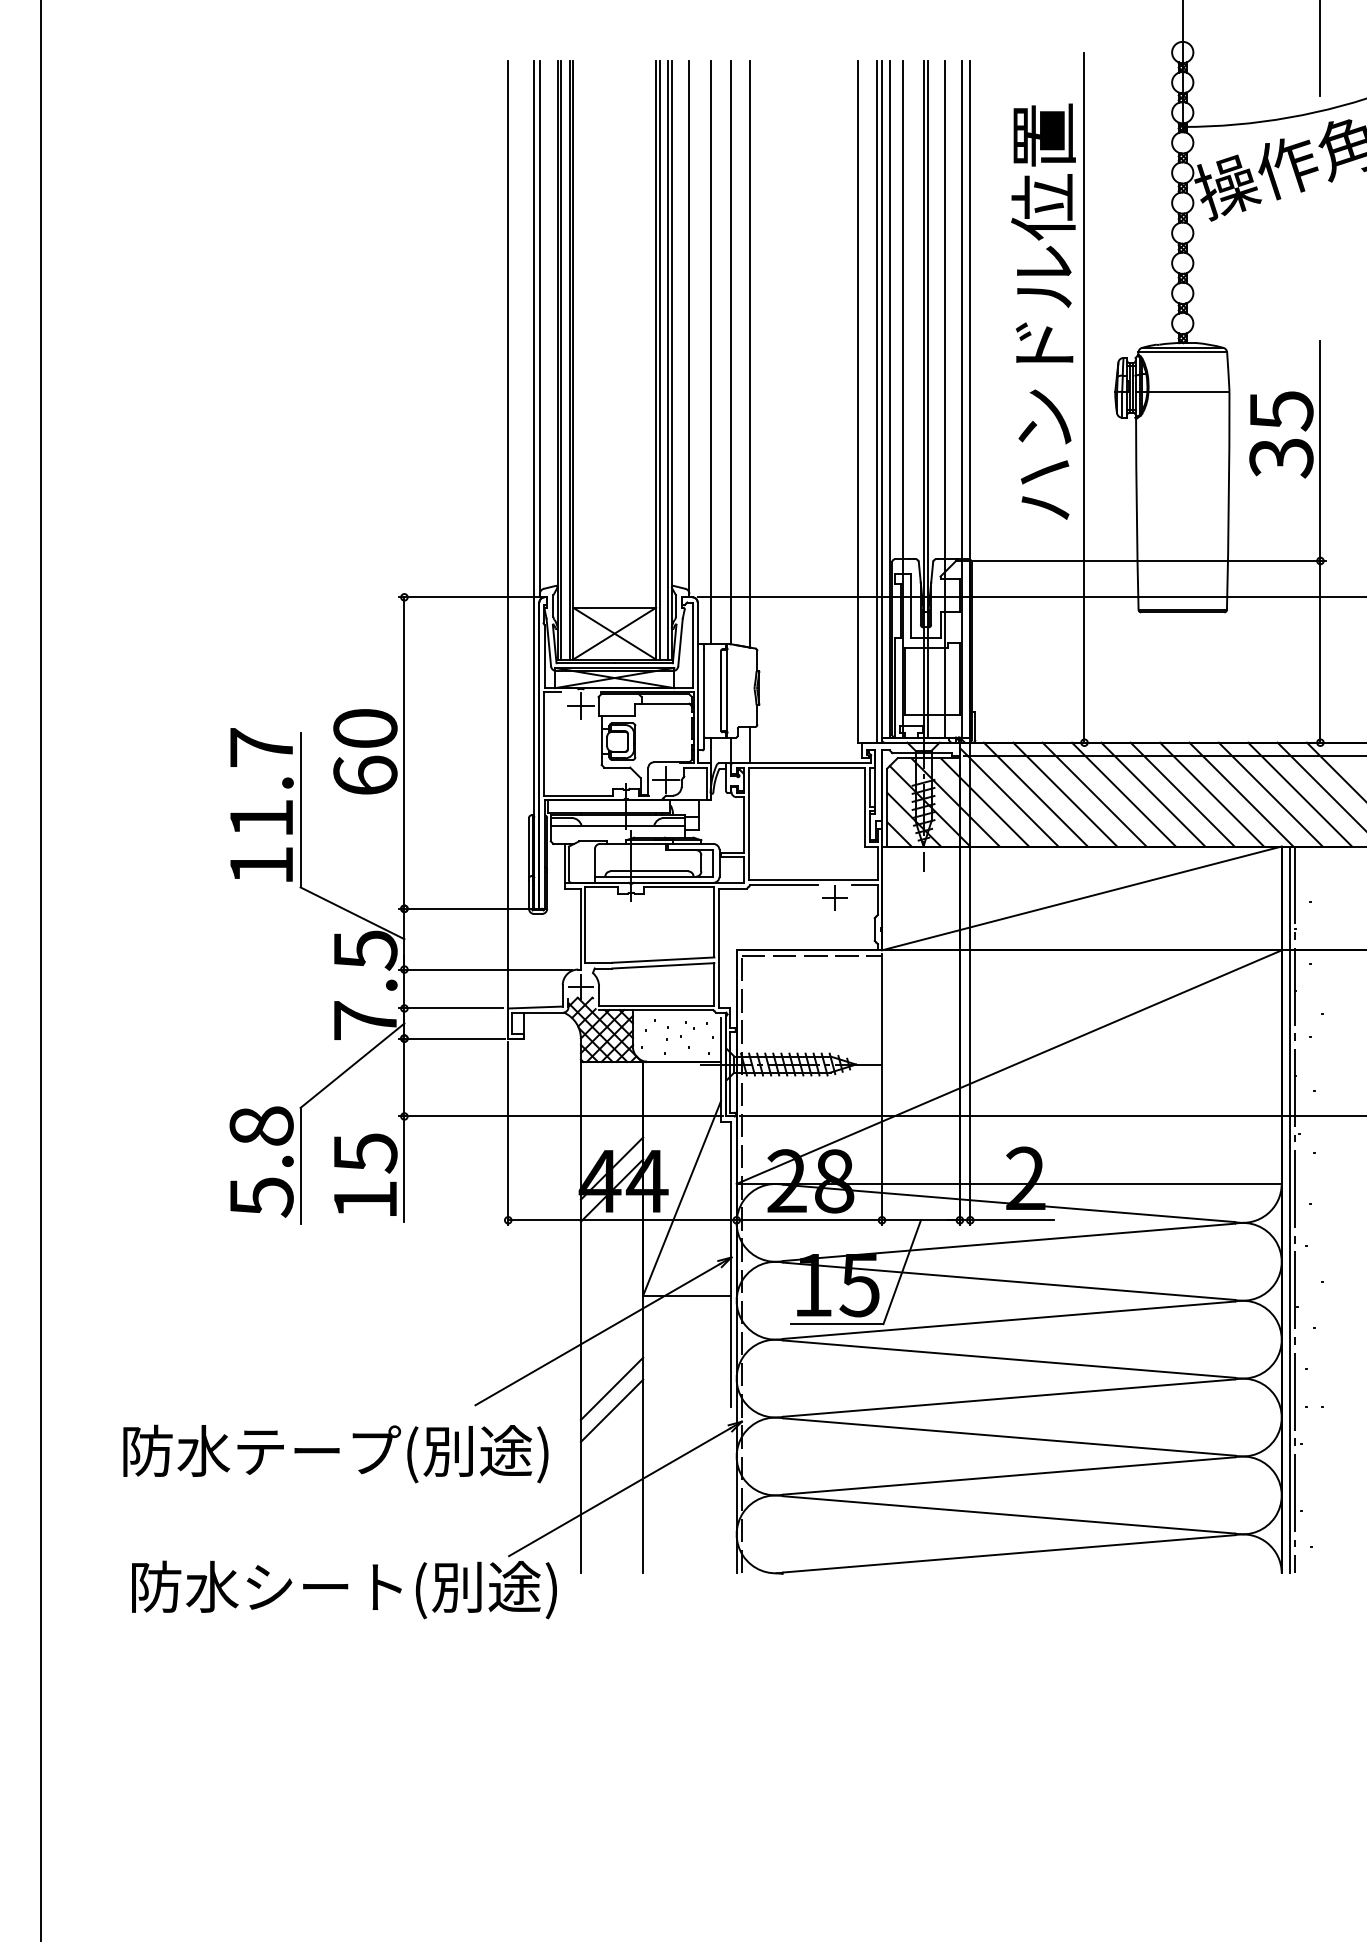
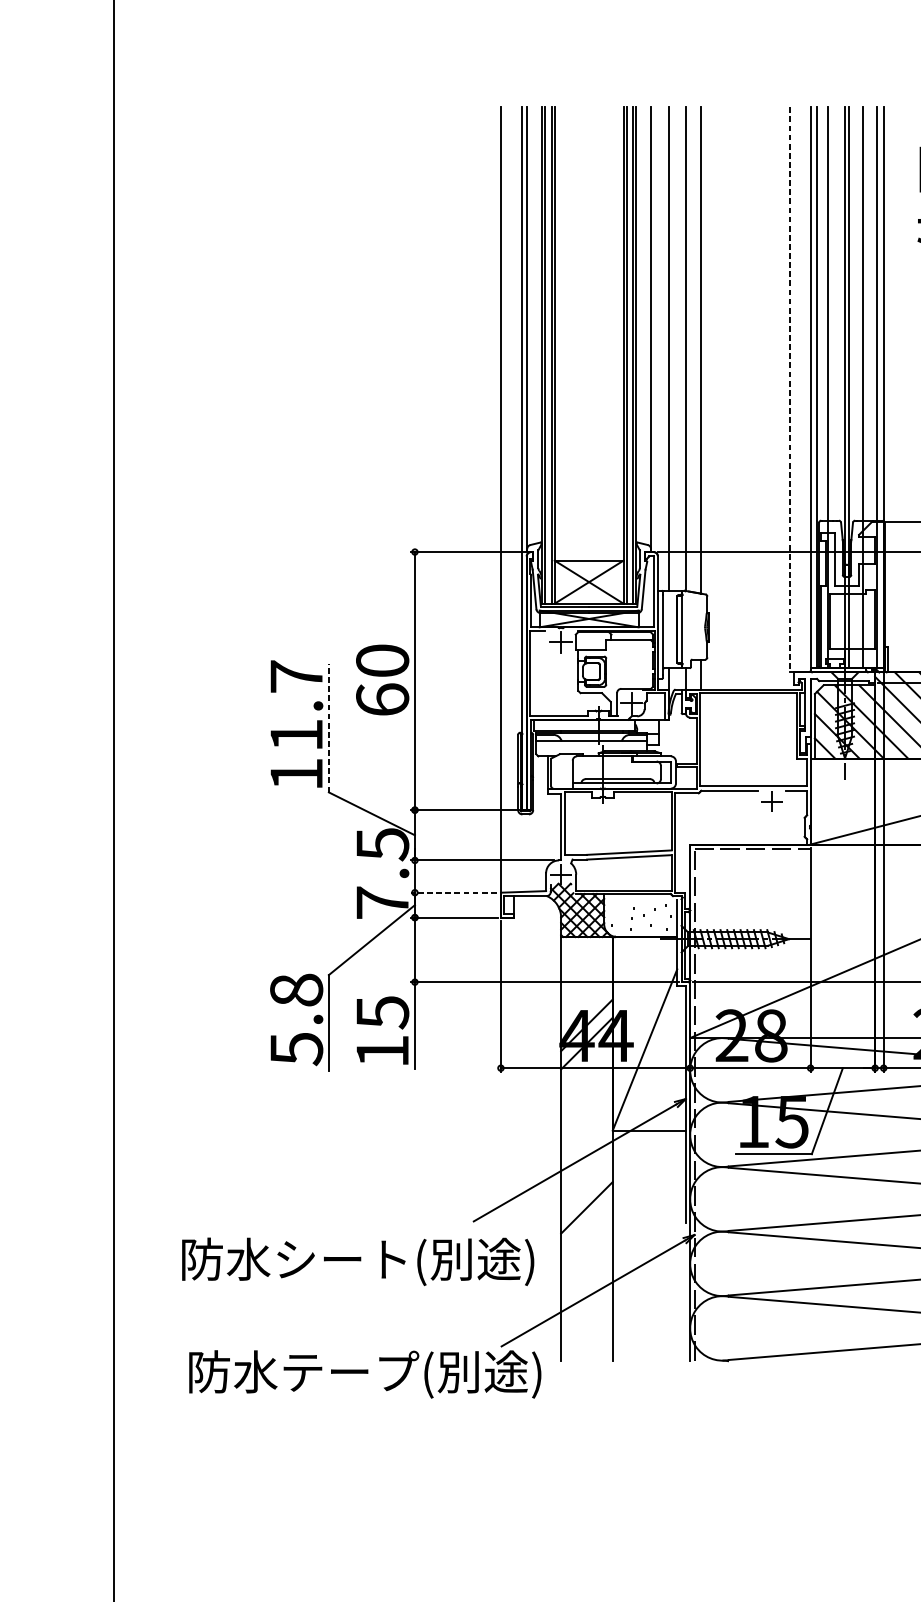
line: (877, 401) -> (806, 389), removed
line: (857, 402) -> (790, 390), solid -> dashed
line: (300, 809) -> (328, 727), solid -> dashed
line: (451, 1008) -> (453, 892), solid -> dashed
line: (611, 1410) -> (586, 1225), removed
text: (319, 1449) -> (344, 1258), 防水テープ(別途) -> 防水シート(別途)
text: (327, 1585) -> (351, 1370), 防水シート(別途) -> 防水テープ(別途)

